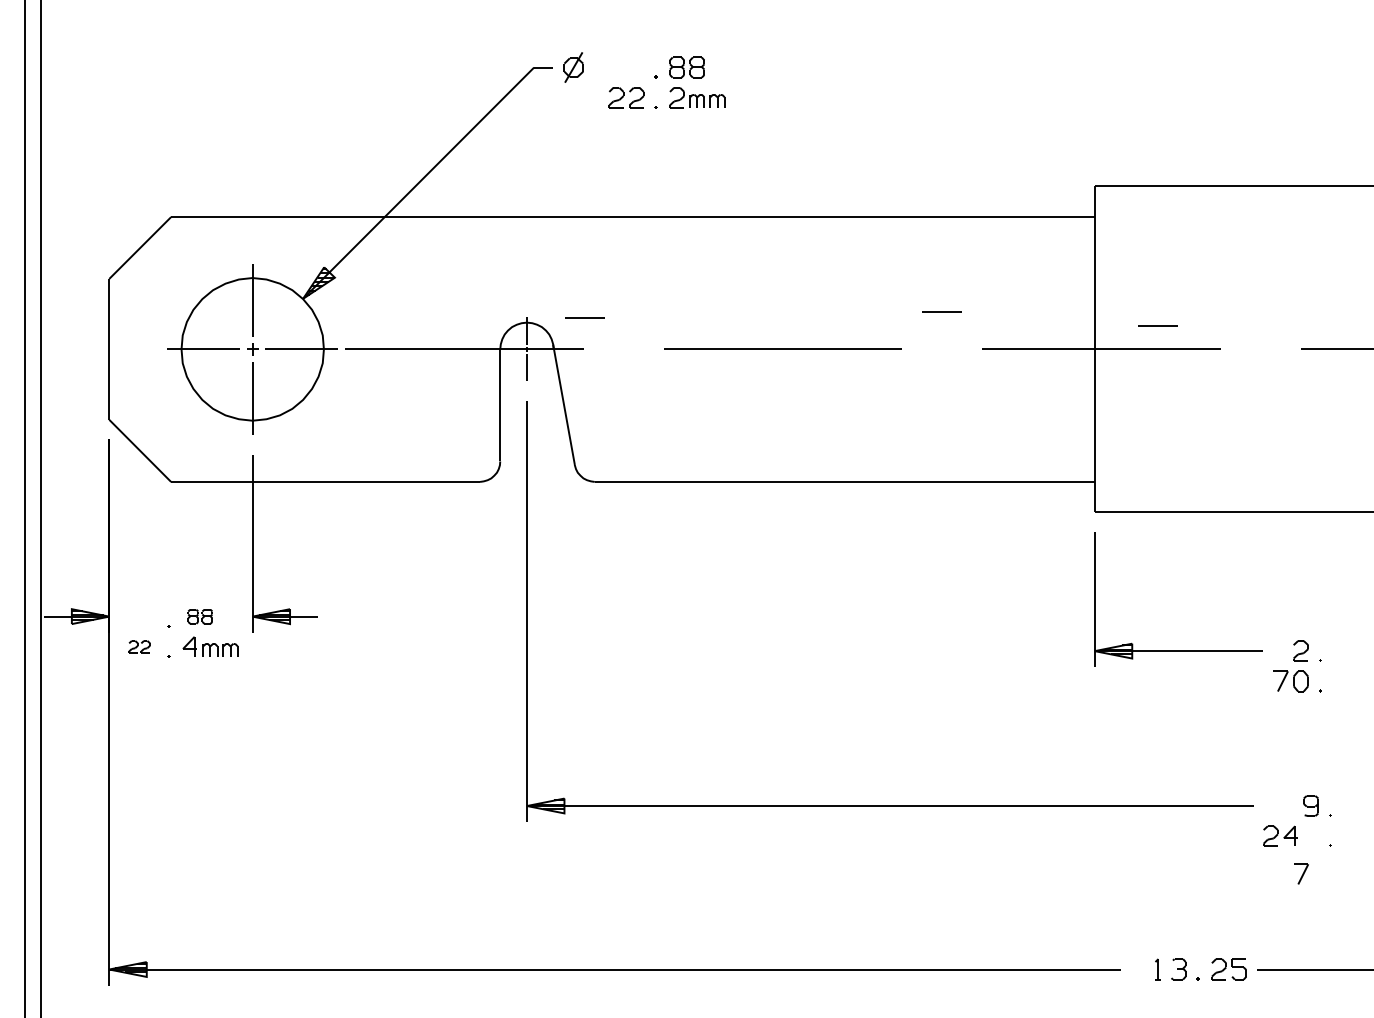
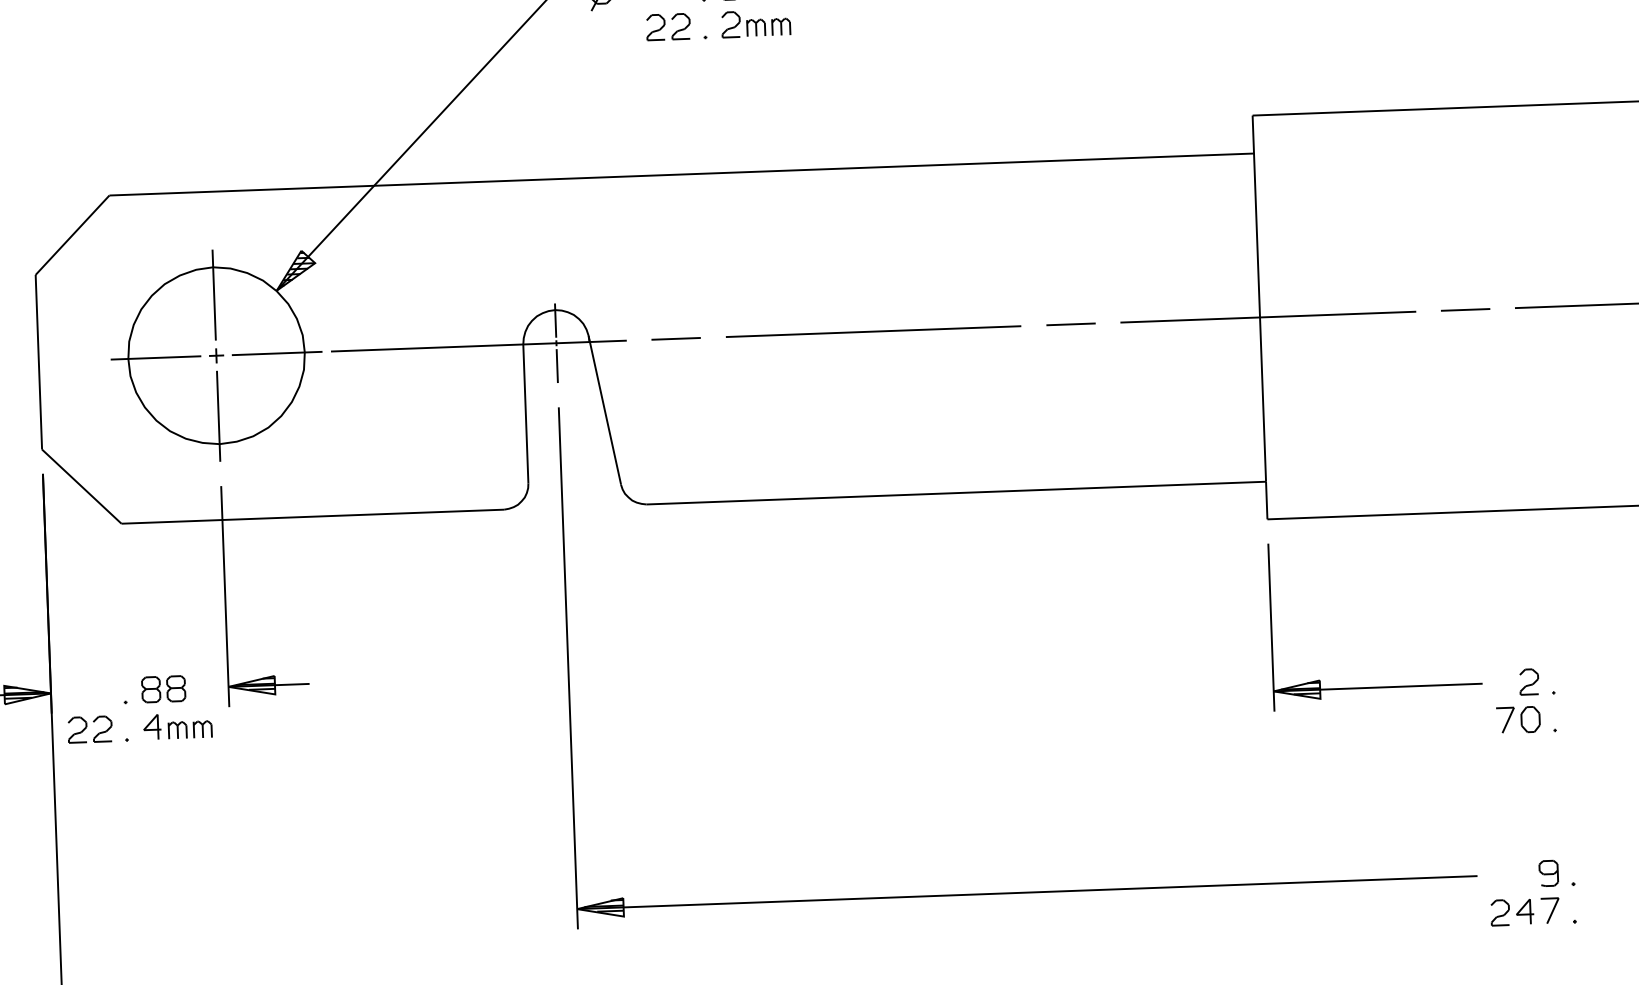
line: (941, 311) -> (1070, 323), moved
line: (584, 317) -> (675, 337), moved
line: (1157, 325) -> (1465, 308), moved
part: (200, 616) -> (163, 689), size x1.43
part: (139, 646) -> (89, 729), size x1.67
part: (1301, 873) -> (1550, 909), moved

